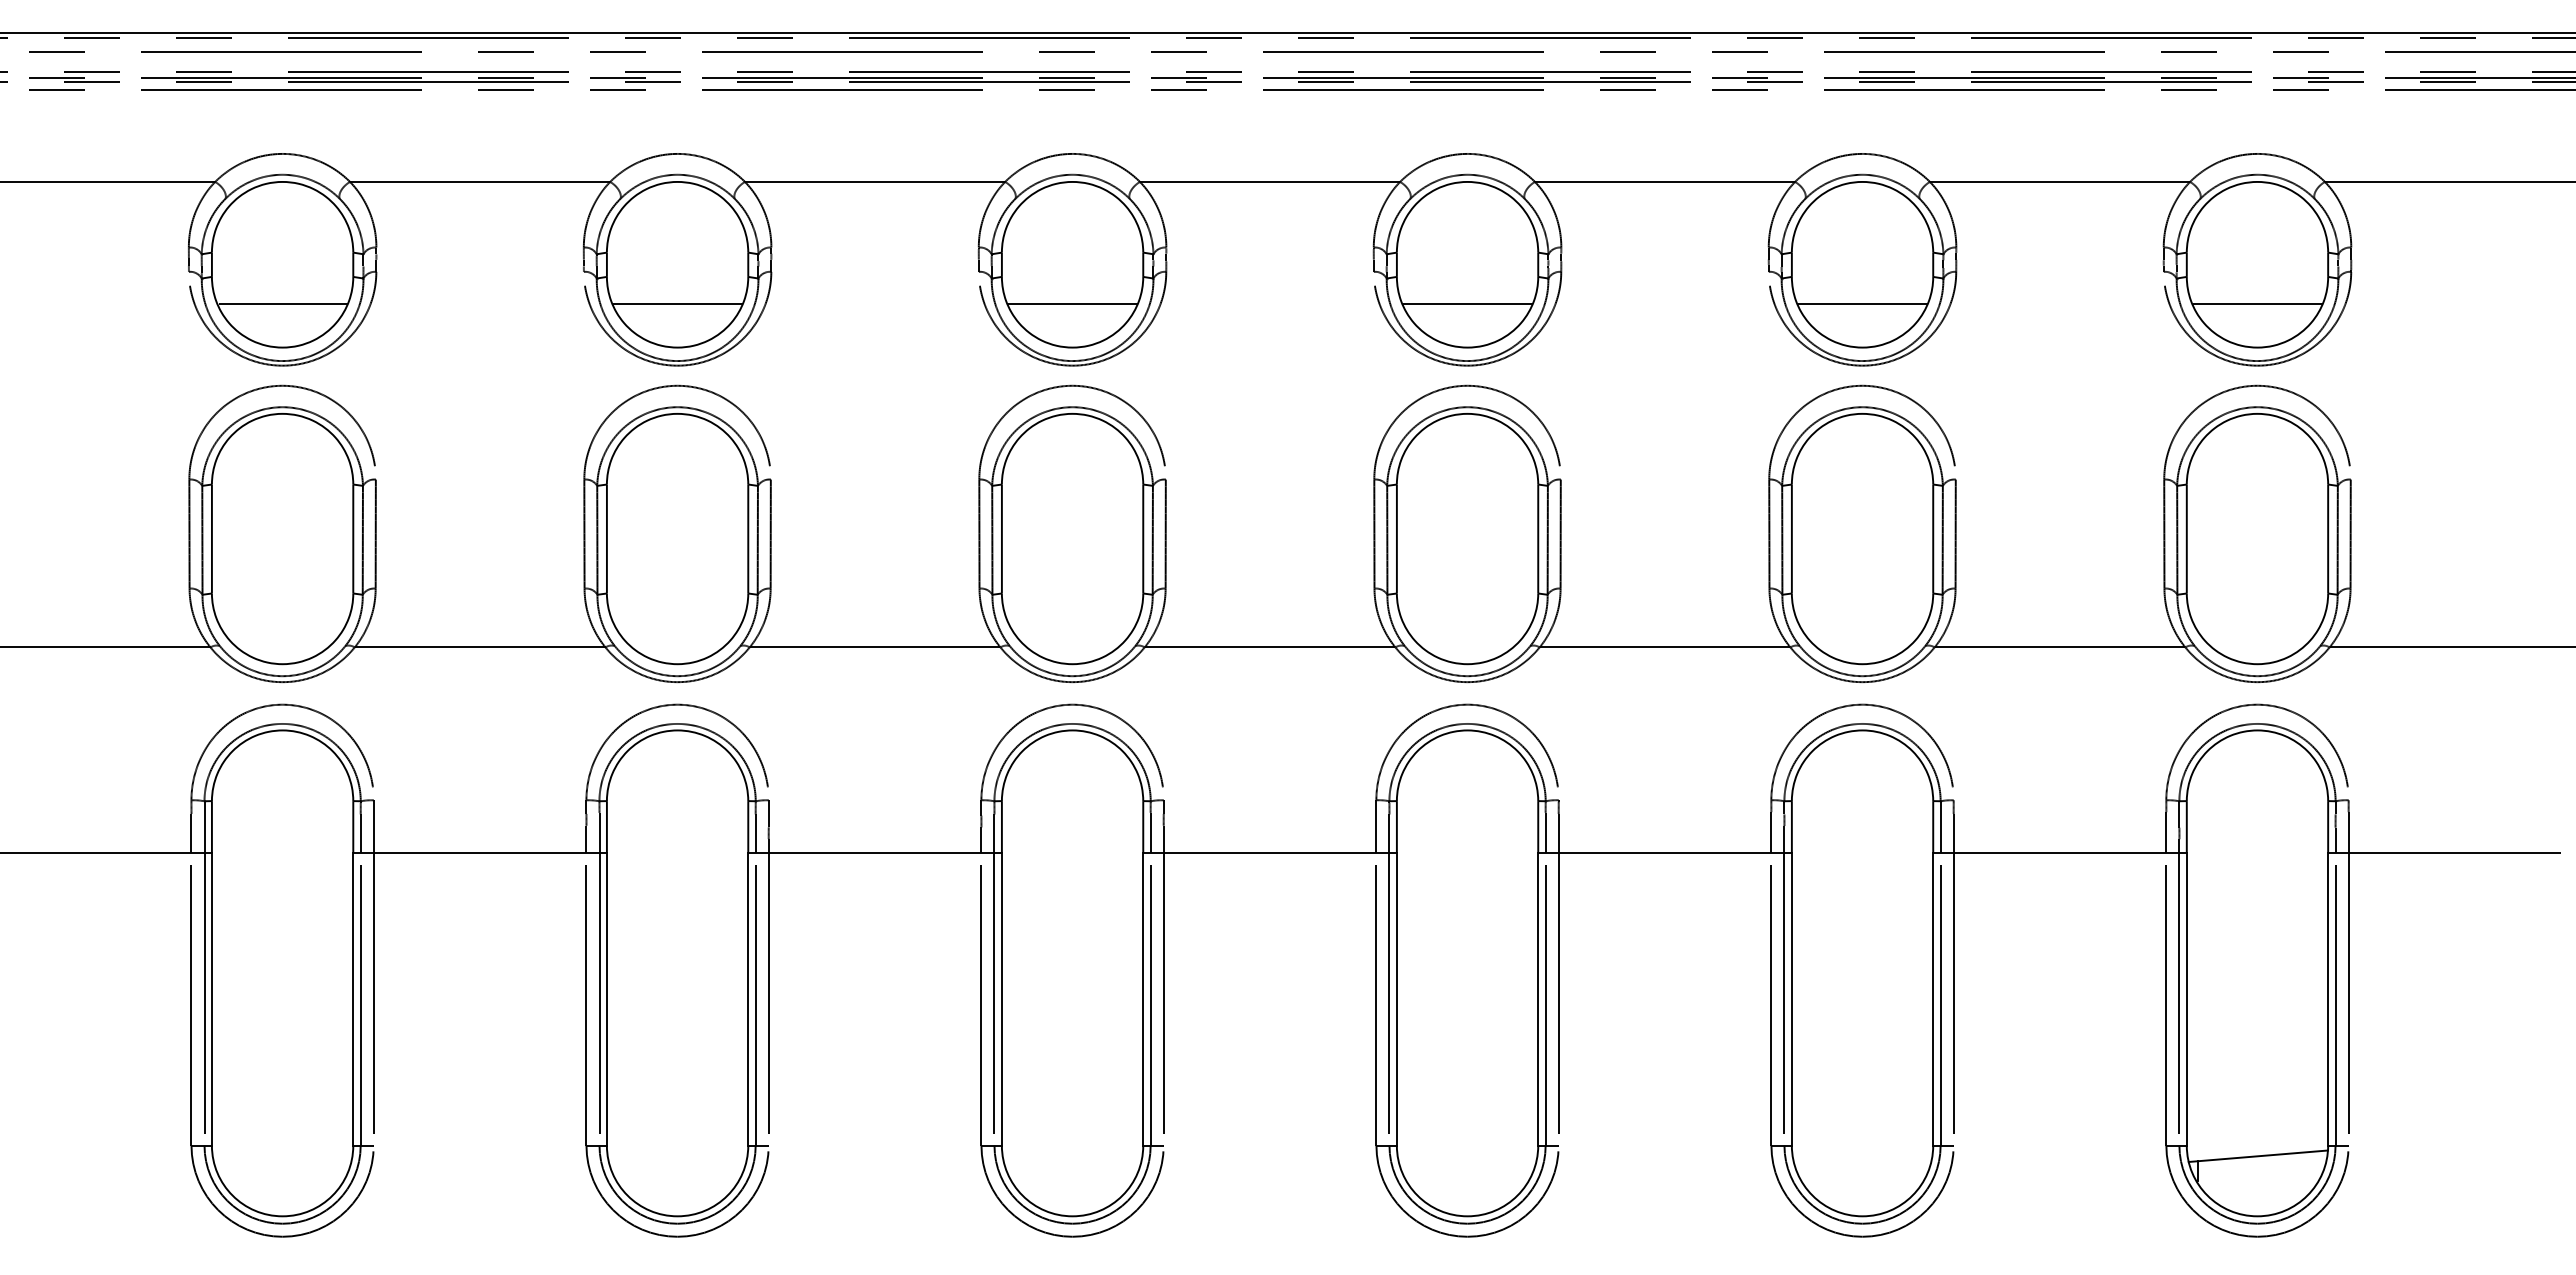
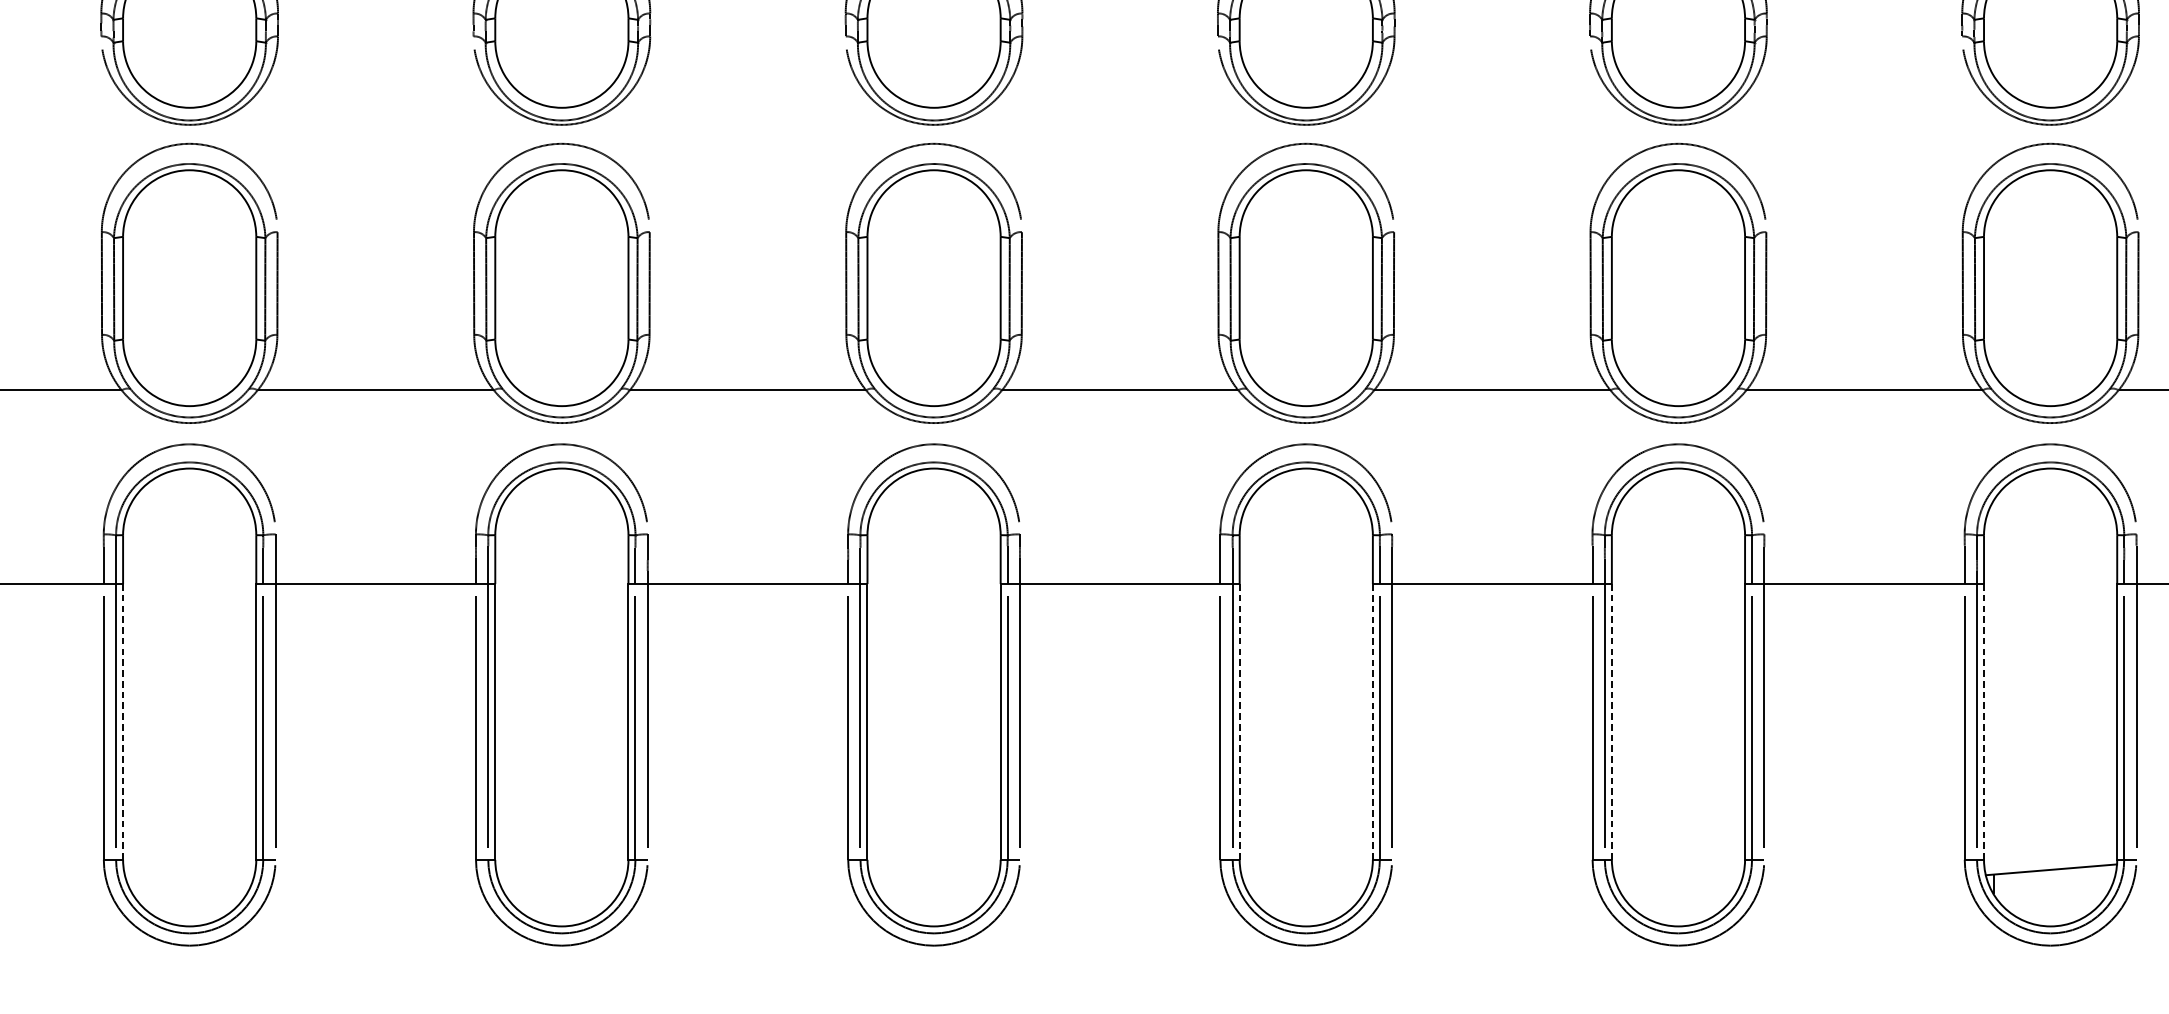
line: (282, 303) -> (189, 66), removed
line: (677, 303) -> (561, 66), removed
line: (1072, 303) -> (934, 66), removed
line: (1467, 303) -> (1306, 66), removed
line: (1862, 303) -> (1678, 66), removed
line: (2257, 303) -> (2050, 66), removed
line: (1538, 998) -> (1373, 721), solid -> dashed
line: (211, 999) -> (122, 722), solid -> dashed
line: (1396, 999) -> (1239, 722), solid -> dashed
line: (1791, 999) -> (1611, 722), solid -> dashed
line: (2186, 999) -> (1983, 722), solid -> dashed

